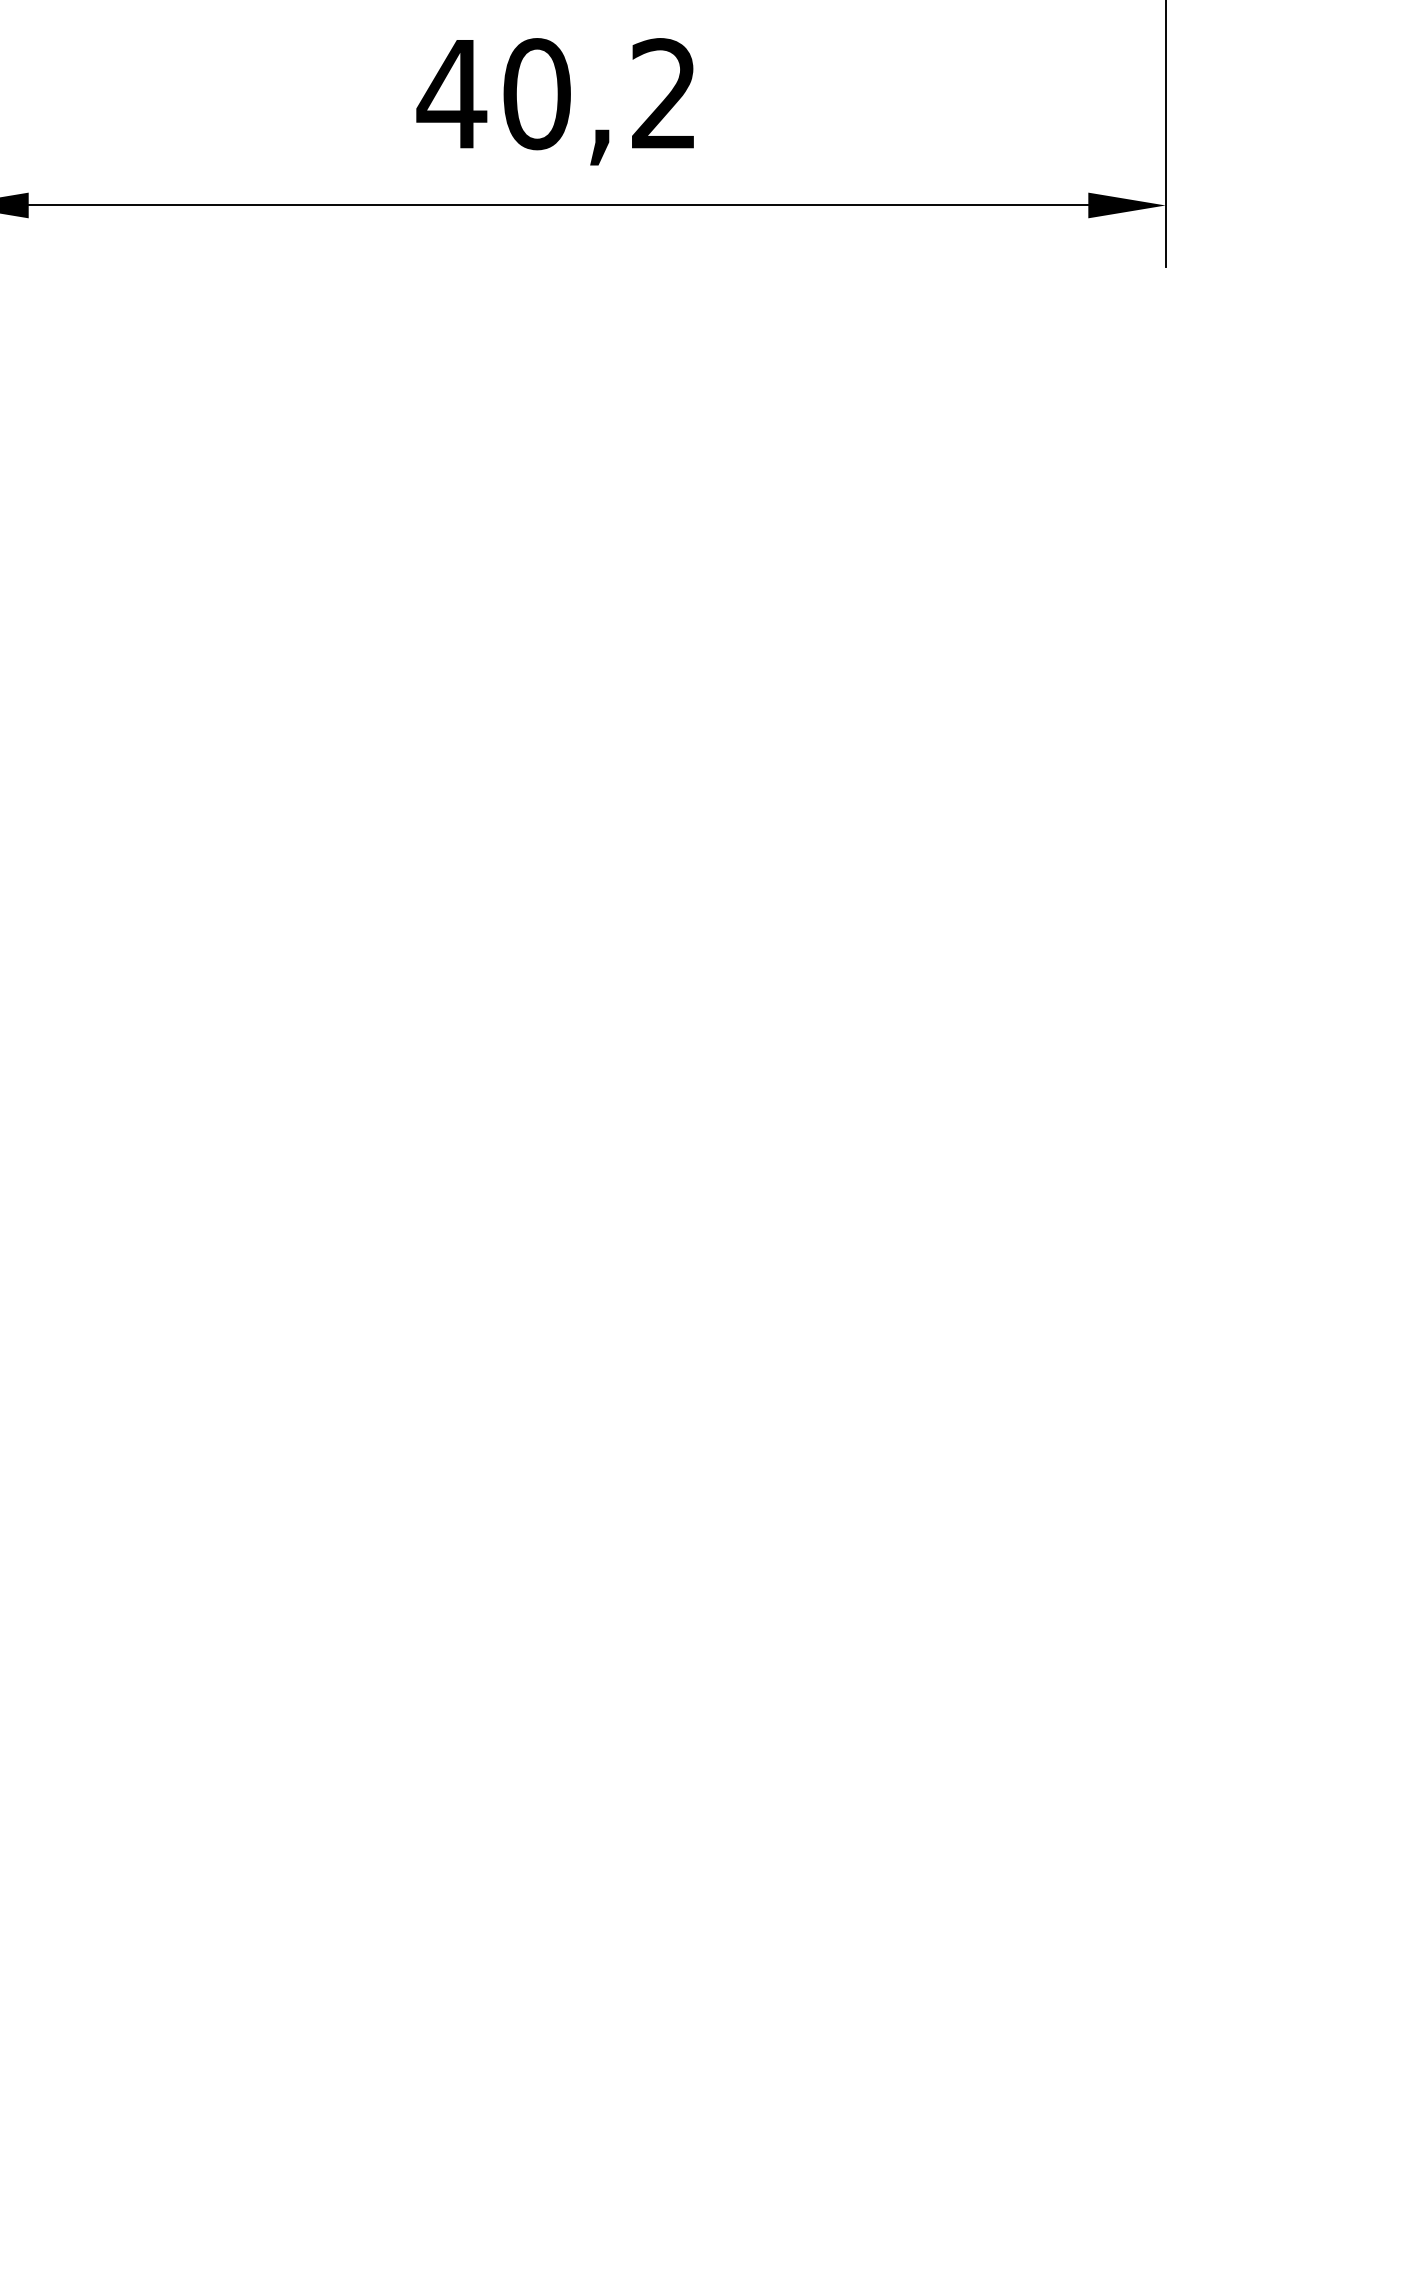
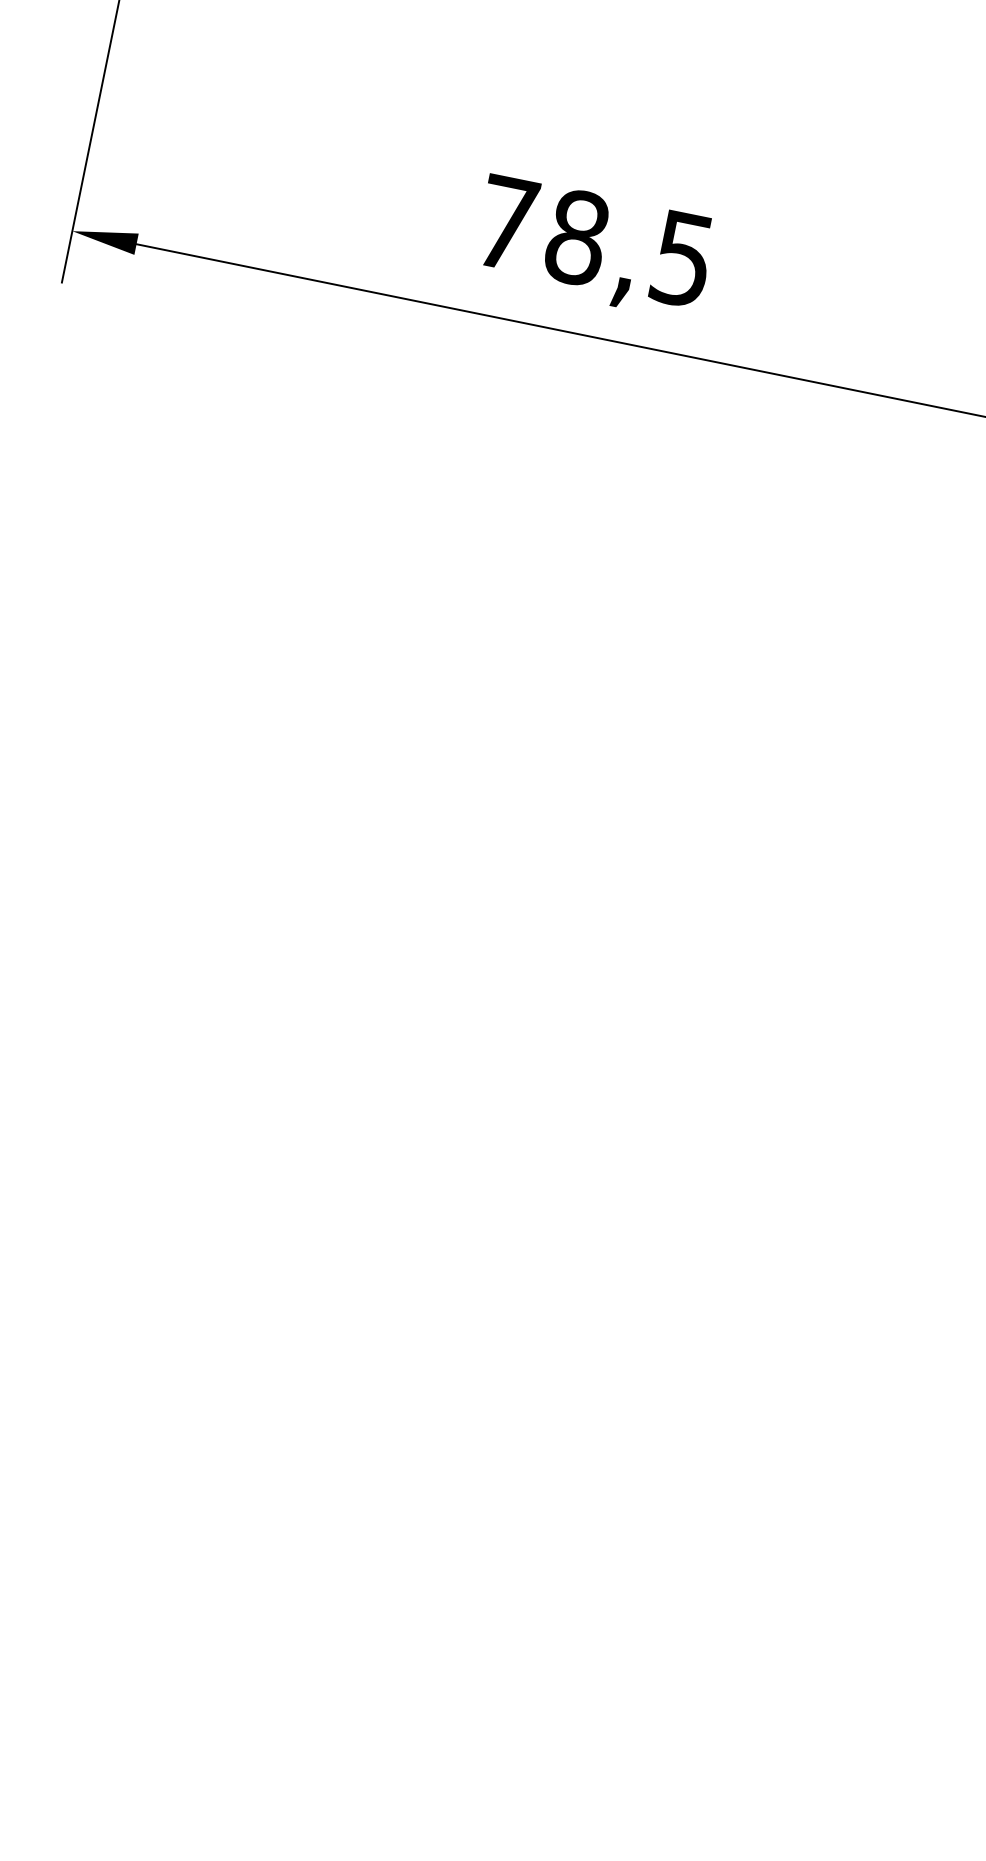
text: (555, 94) -> (592, 241), 40,2 -> 78,5

